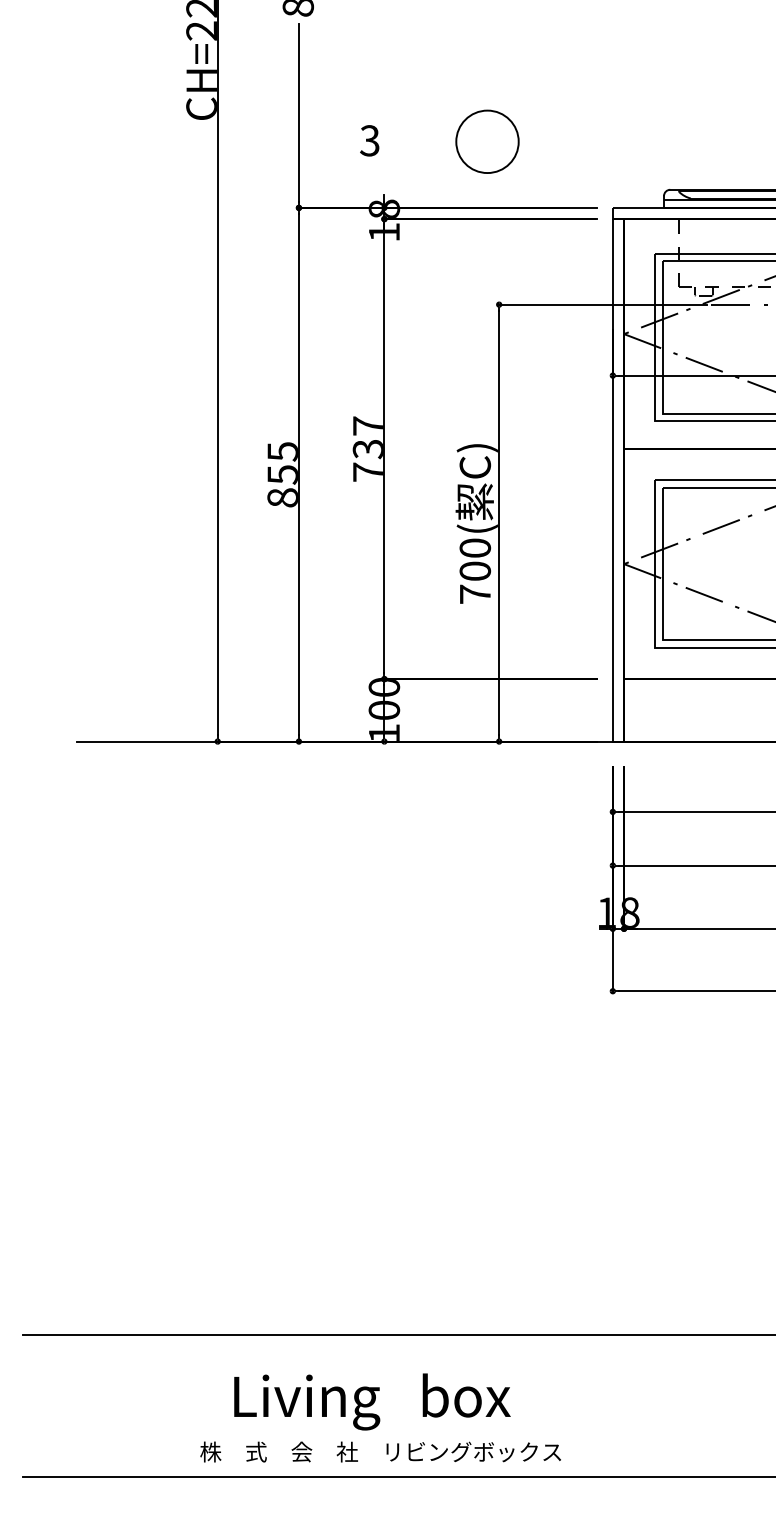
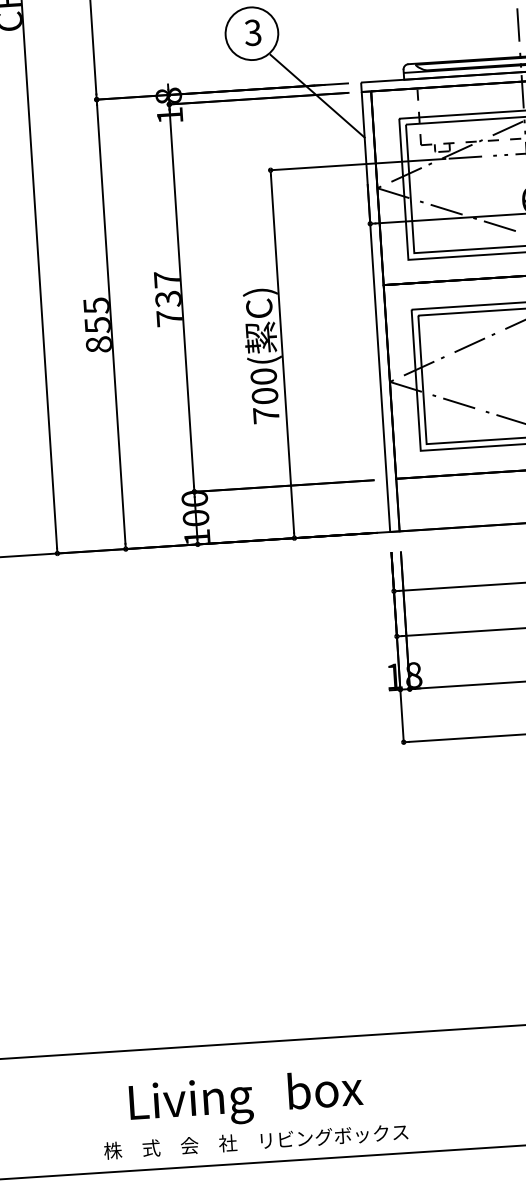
text: (369, 140) -> (252, 32), moved
line: (559, 220) -> (316, 96), added
text: (380, 1417) -> (254, 1112), moved

